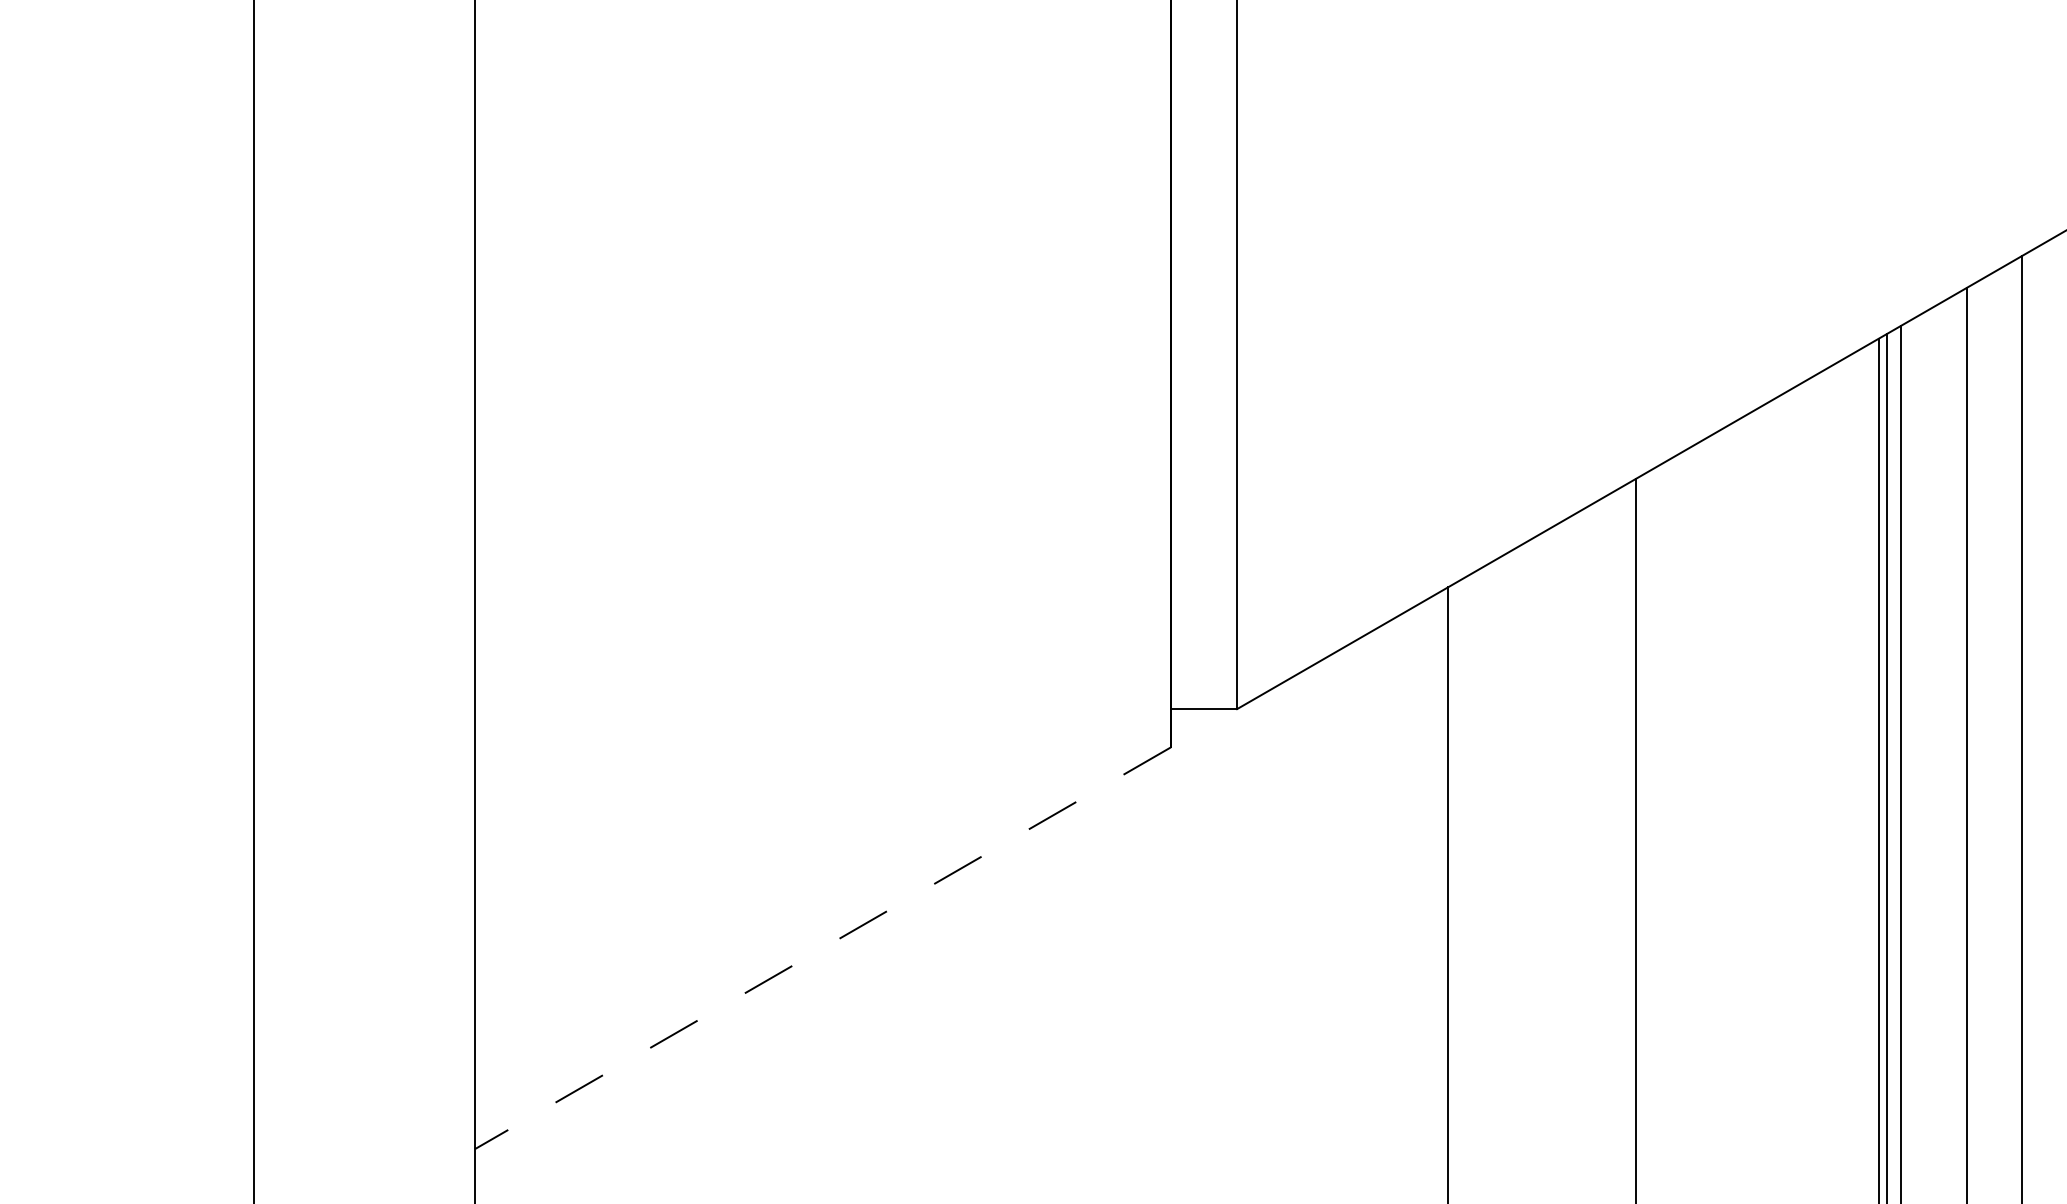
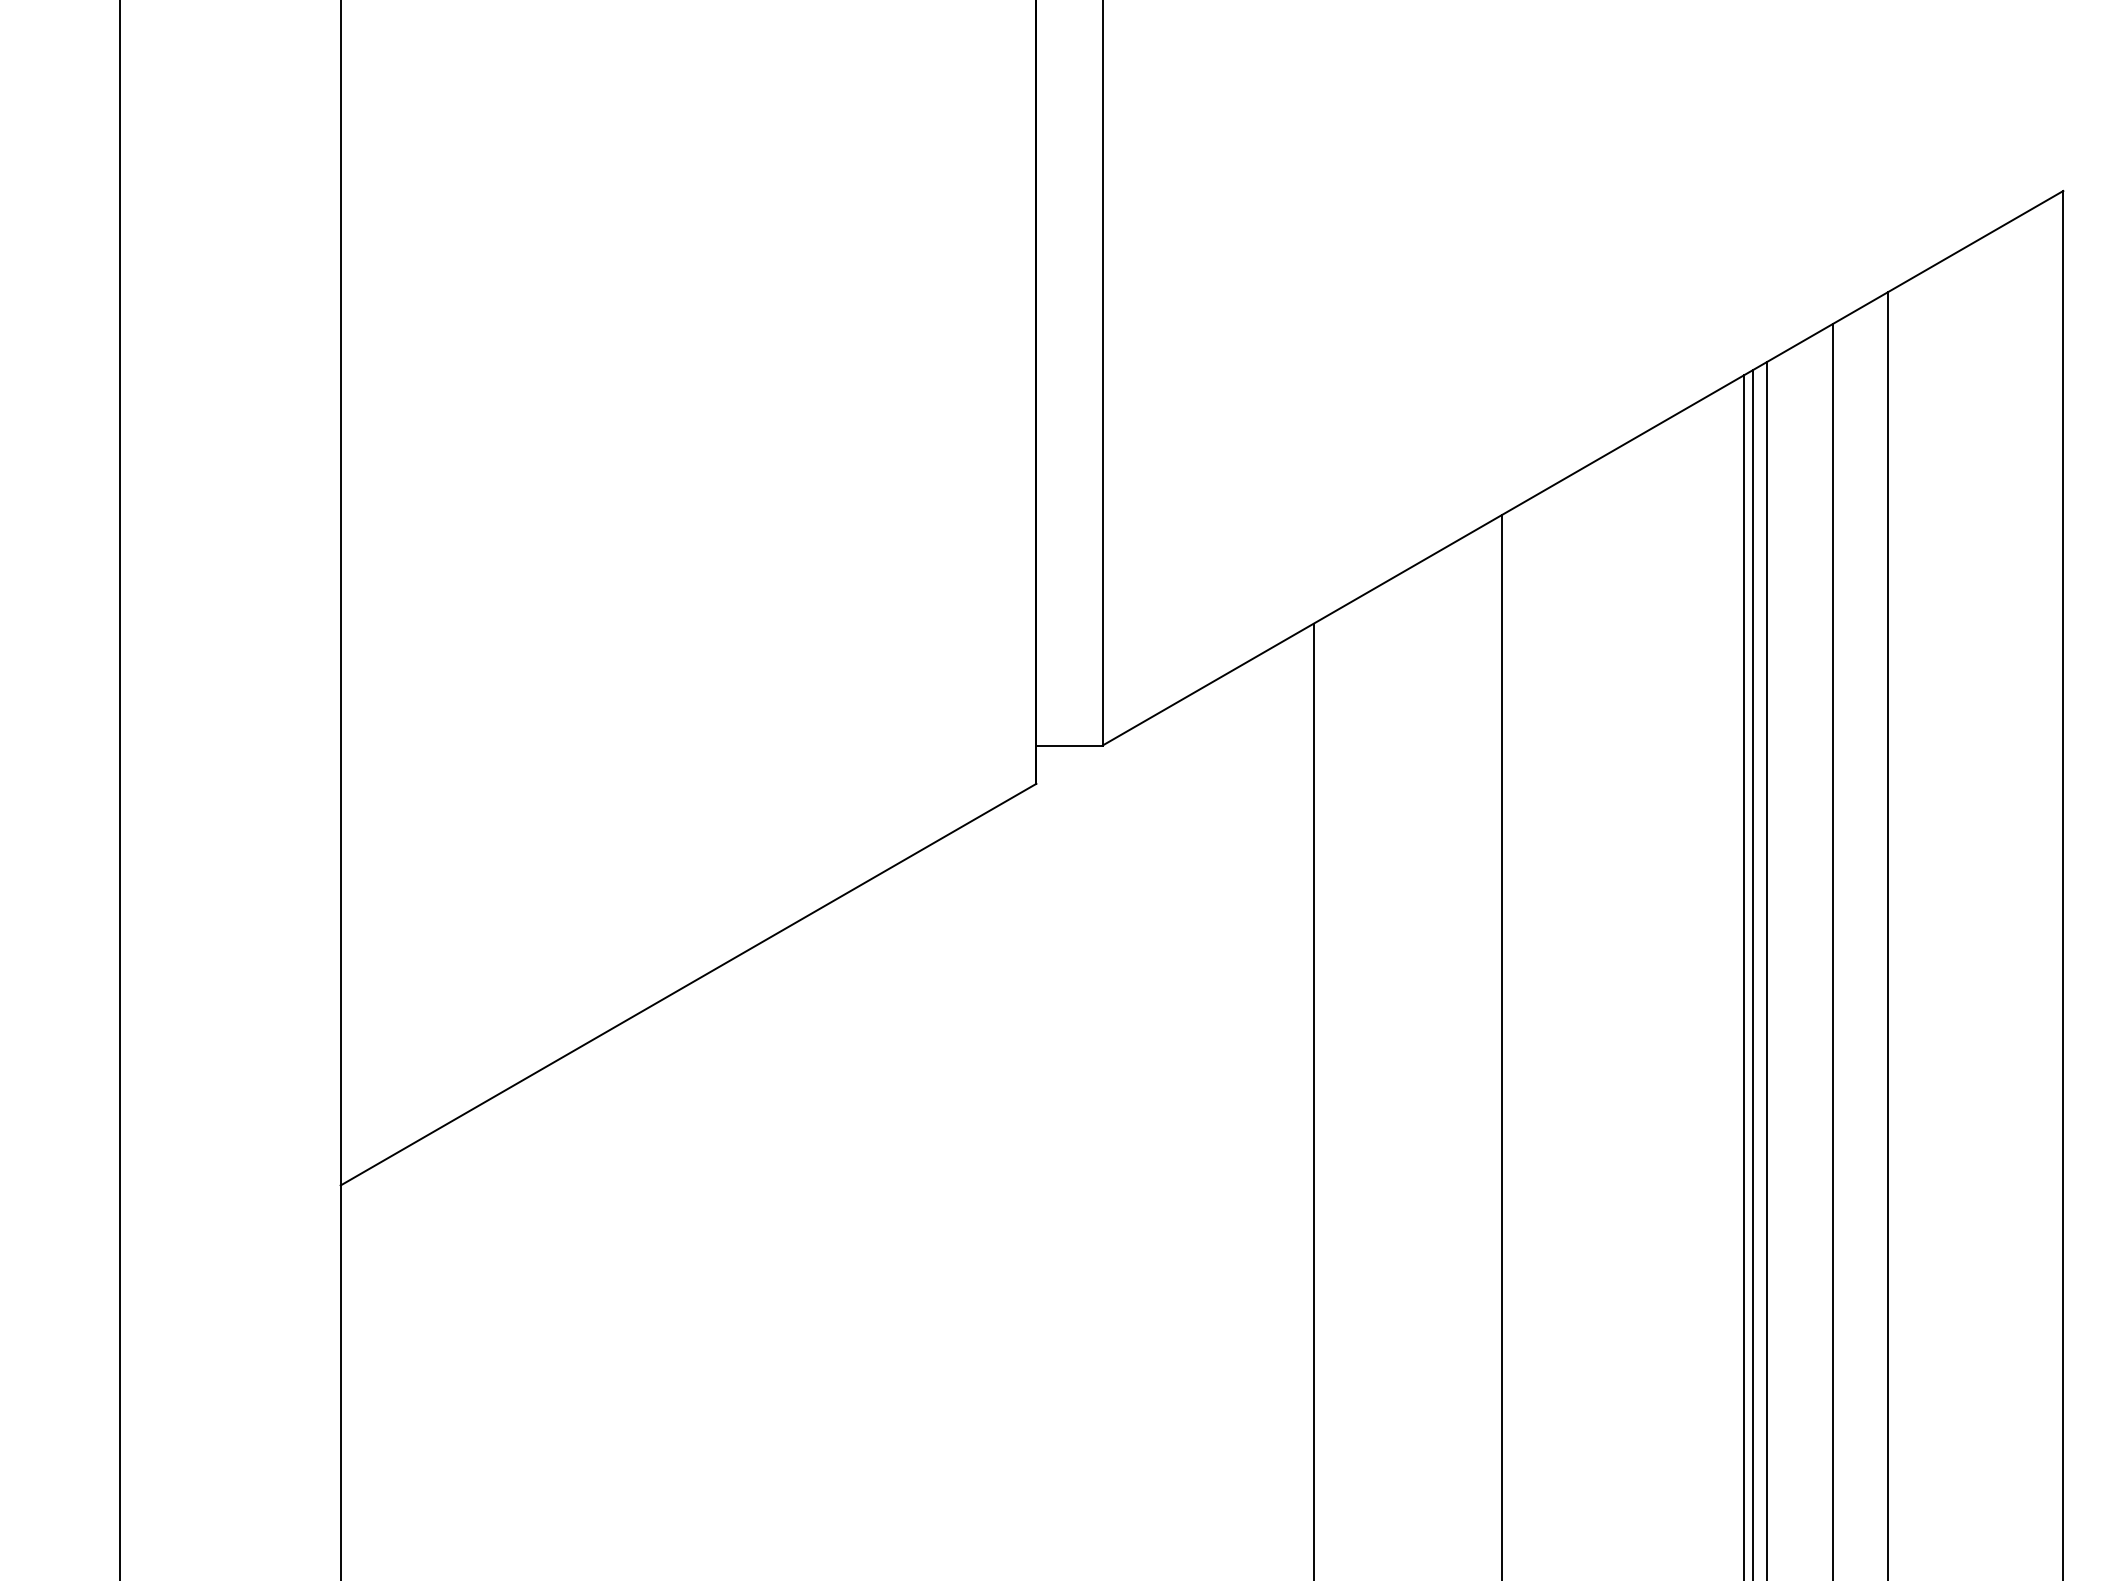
line: (822, 948) -> (688, 984), dashed -> solid

